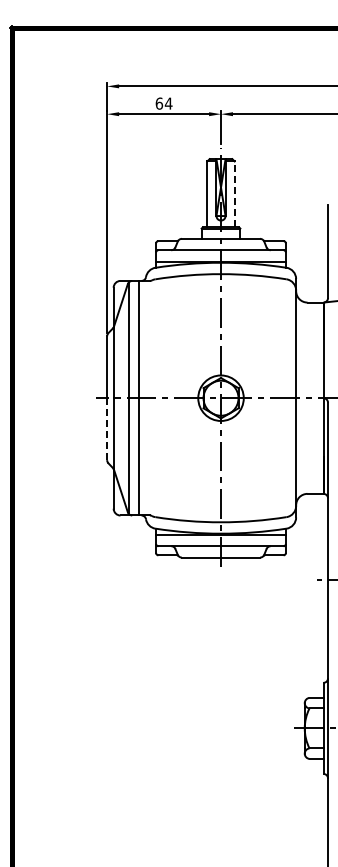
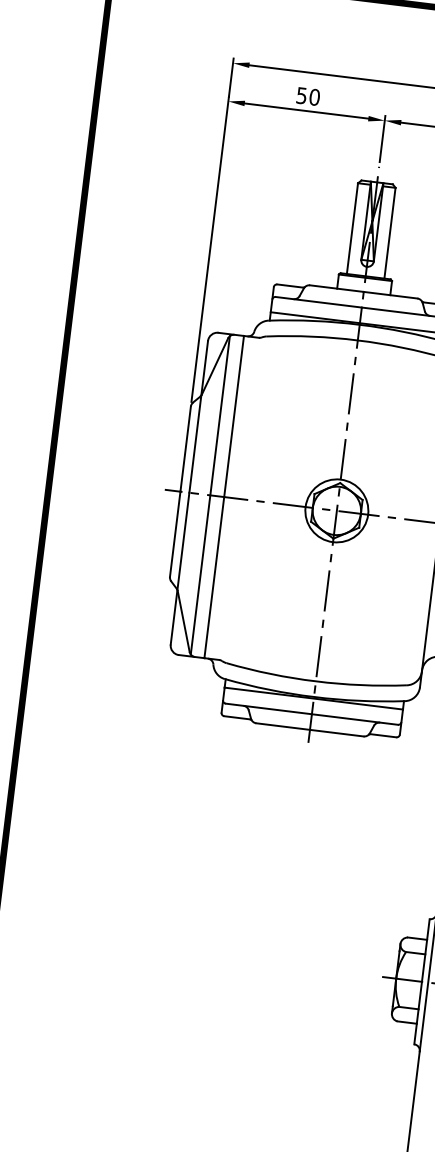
text: (163, 103) -> (307, 96), 64 -> 50
line: (234, 193) -> (389, 231), dashed -> solid
line: (107, 429) -> (175, 534), dashed -> solid

